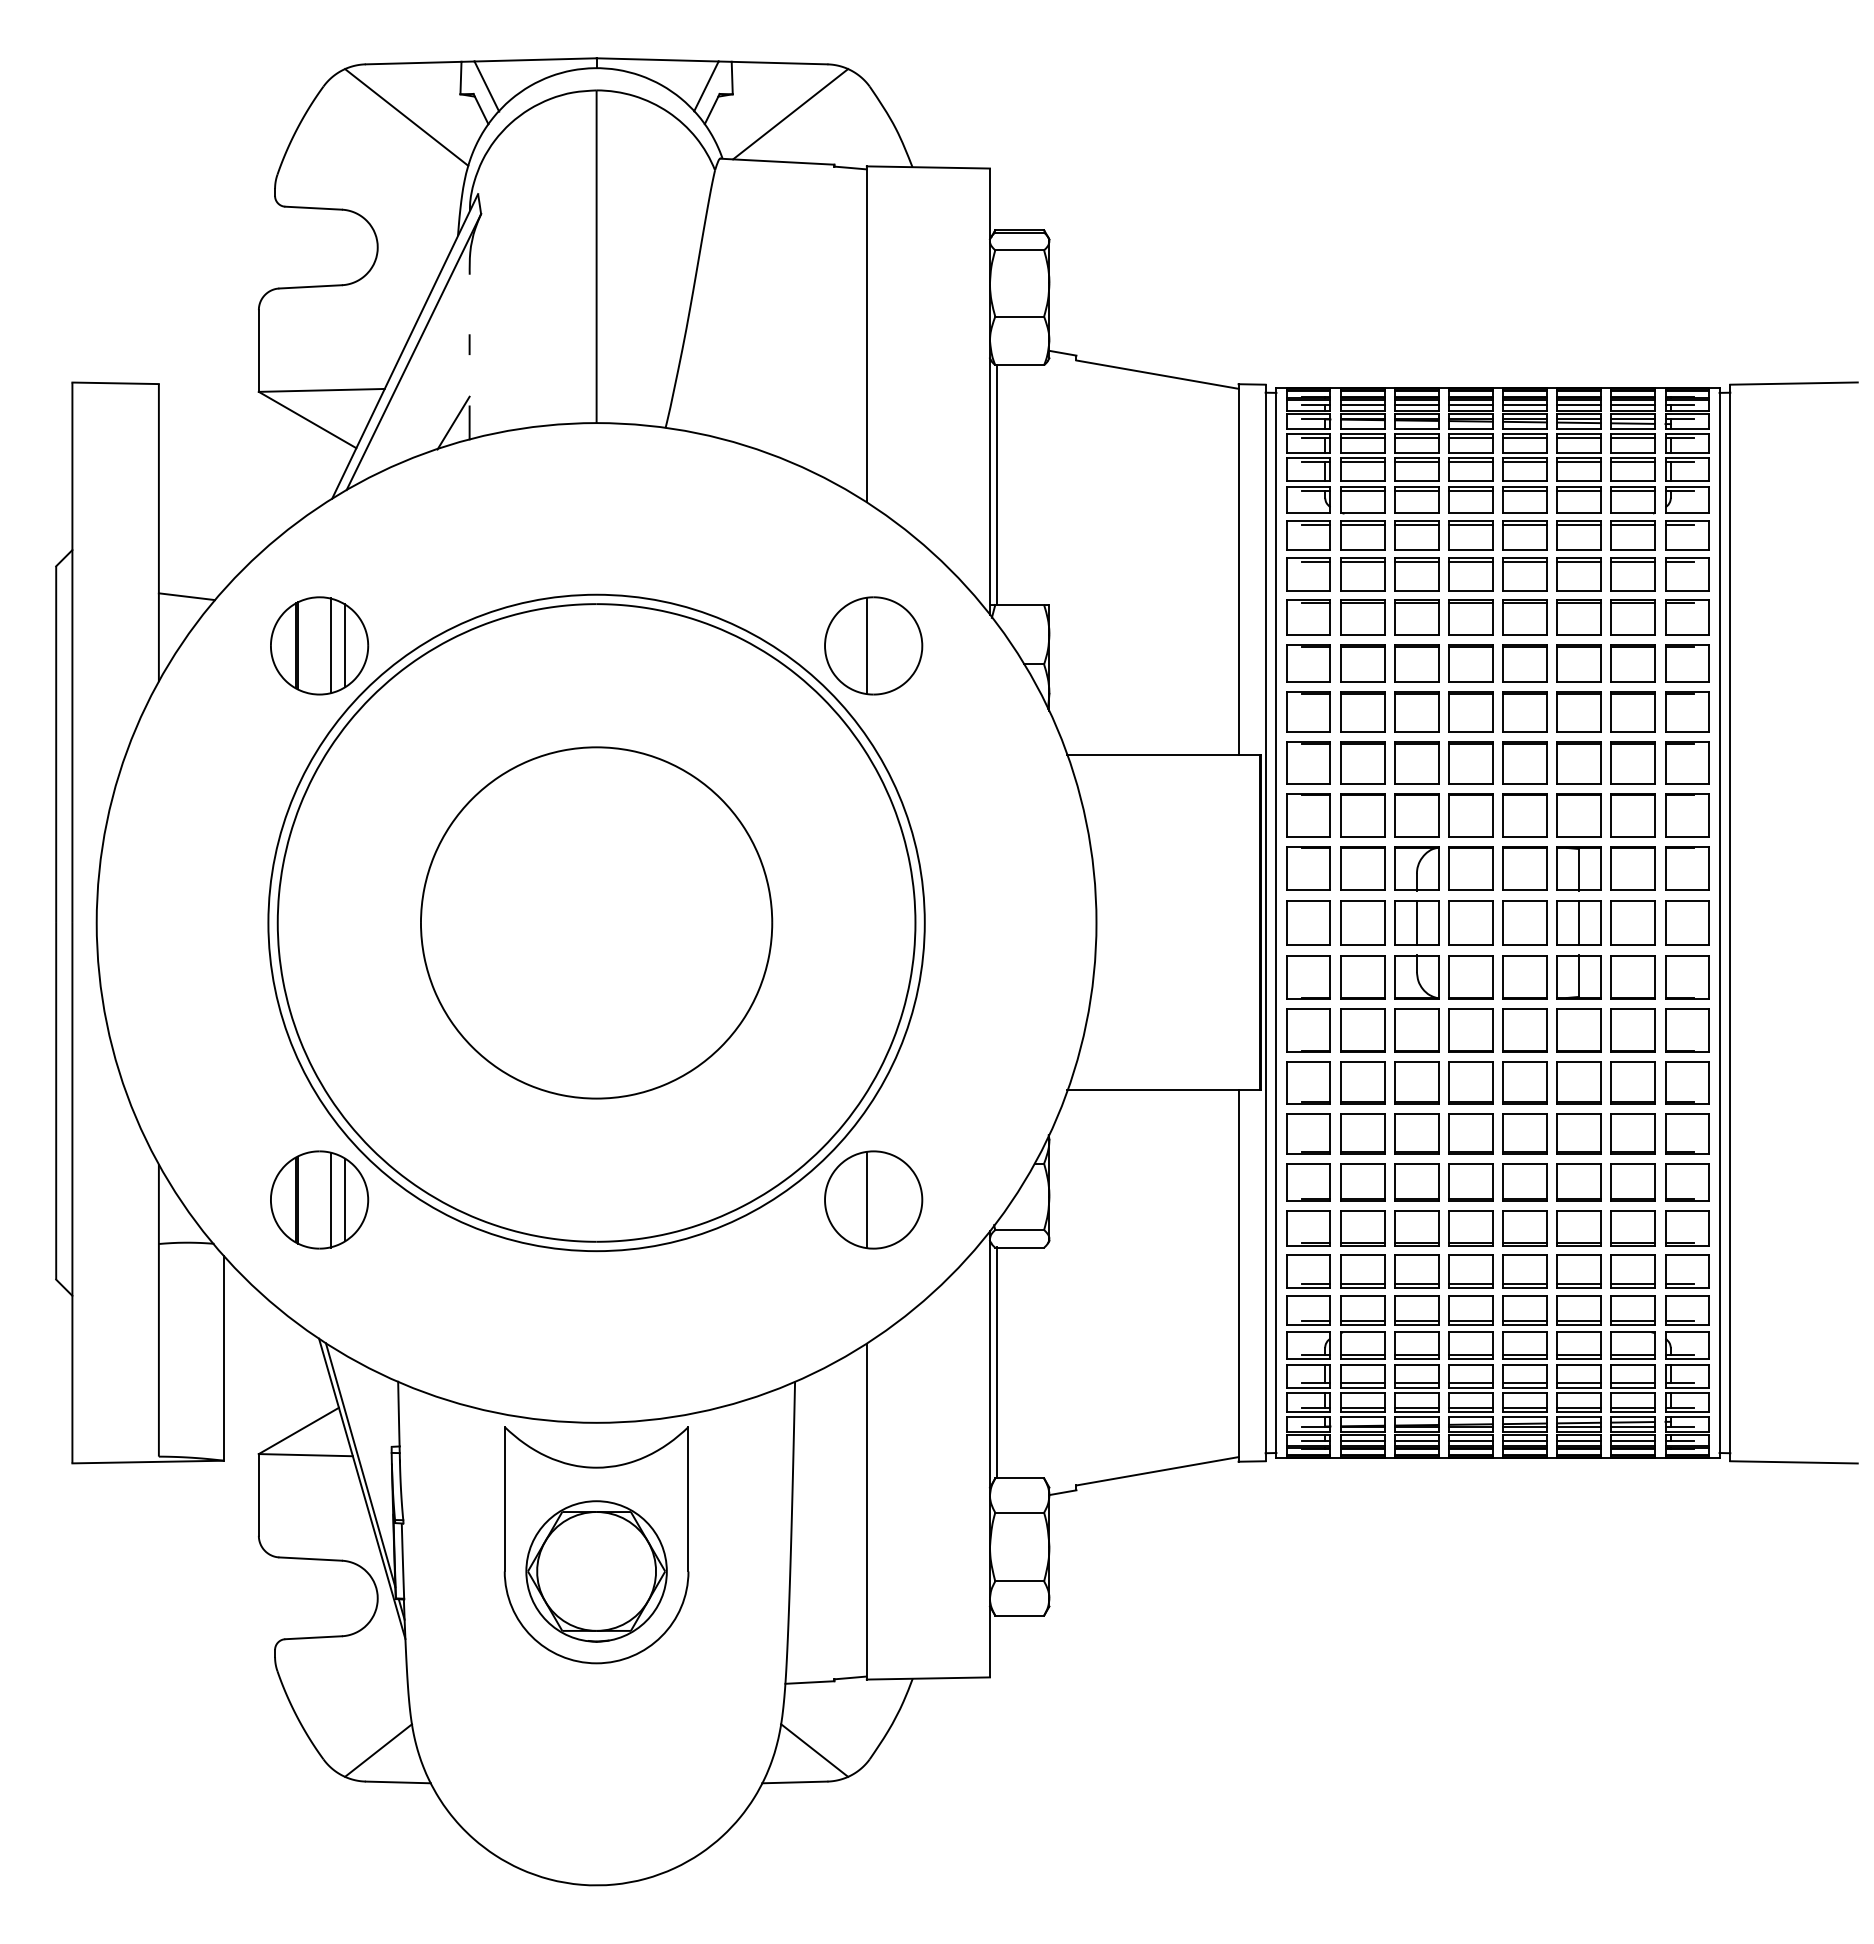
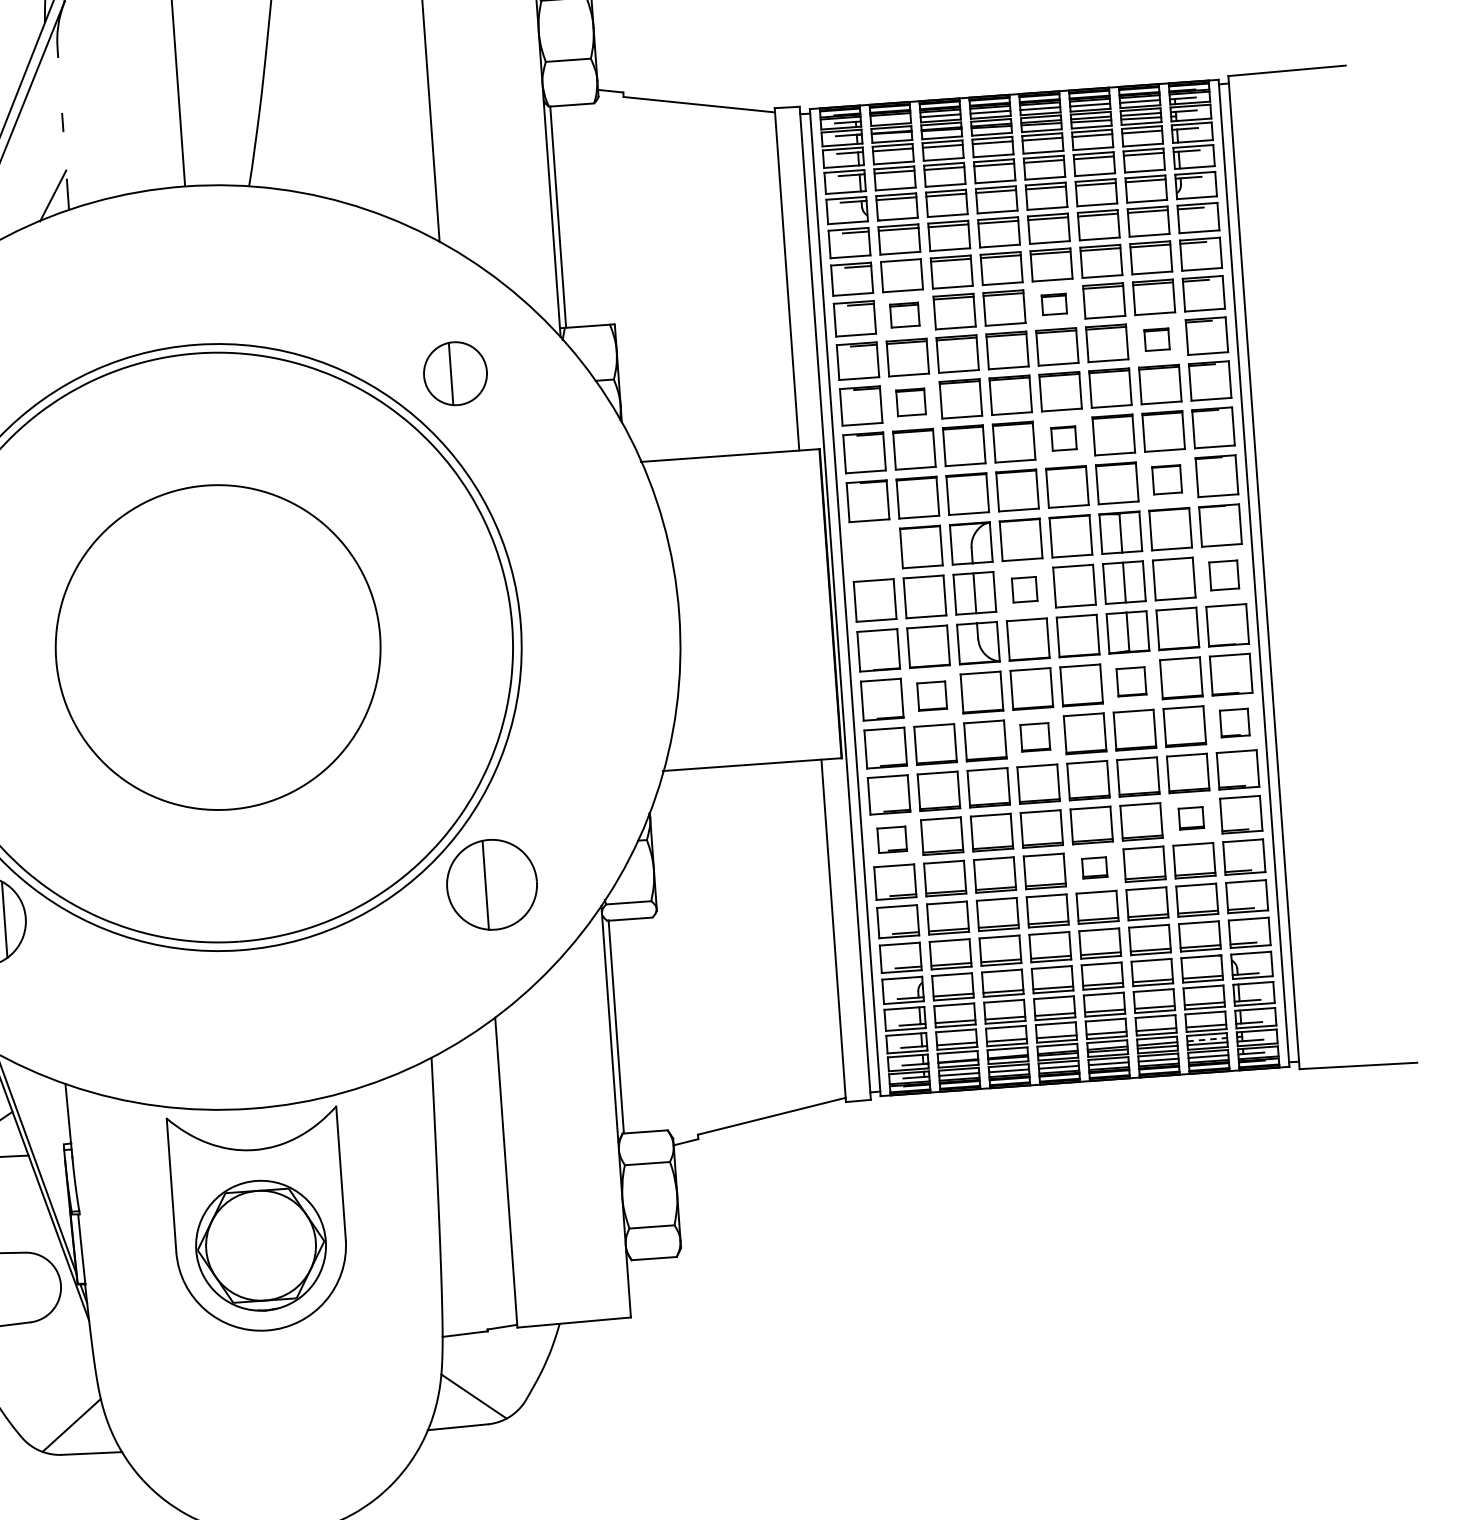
line: (1362, 405) -> (890, 119), removed
line: (1362, 561) -> (900, 263), removed
part: (1362, 617) -> (904, 315), size x0.7
part: (1524, 617) -> (1053, 304), size x0.6
part: (873, 645) -> (455, 373), size x0.7
part: (1632, 663) -> (1156, 339), size x0.6
part: (1362, 711) -> (910, 401), size x0.7
part: (1524, 762) -> (1063, 438), size x0.6
part: (1632, 815) -> (1166, 479), size x0.7
part: (1308, 868) -> (871, 550), removed
part: (1470, 922) -> (1024, 589), size x0.6
part: (1687, 922) -> (1224, 575), size x0.7
part: (1362, 1030) -> (931, 696), size x0.7
part: (1578, 1030) -> (1131, 681), size x0.7
part: (1470, 1082) -> (1034, 736), size x0.7
part: (1687, 1082) -> (1234, 722), size x0.7
part: (1308, 1182) -> (892, 839), size x0.7
part: (1632, 1182) -> (1190, 818), size x0.6
part: (1524, 1228) -> (1094, 868), size x0.6
line: (1633, 1422) -> (1207, 1039), solid -> dashed

